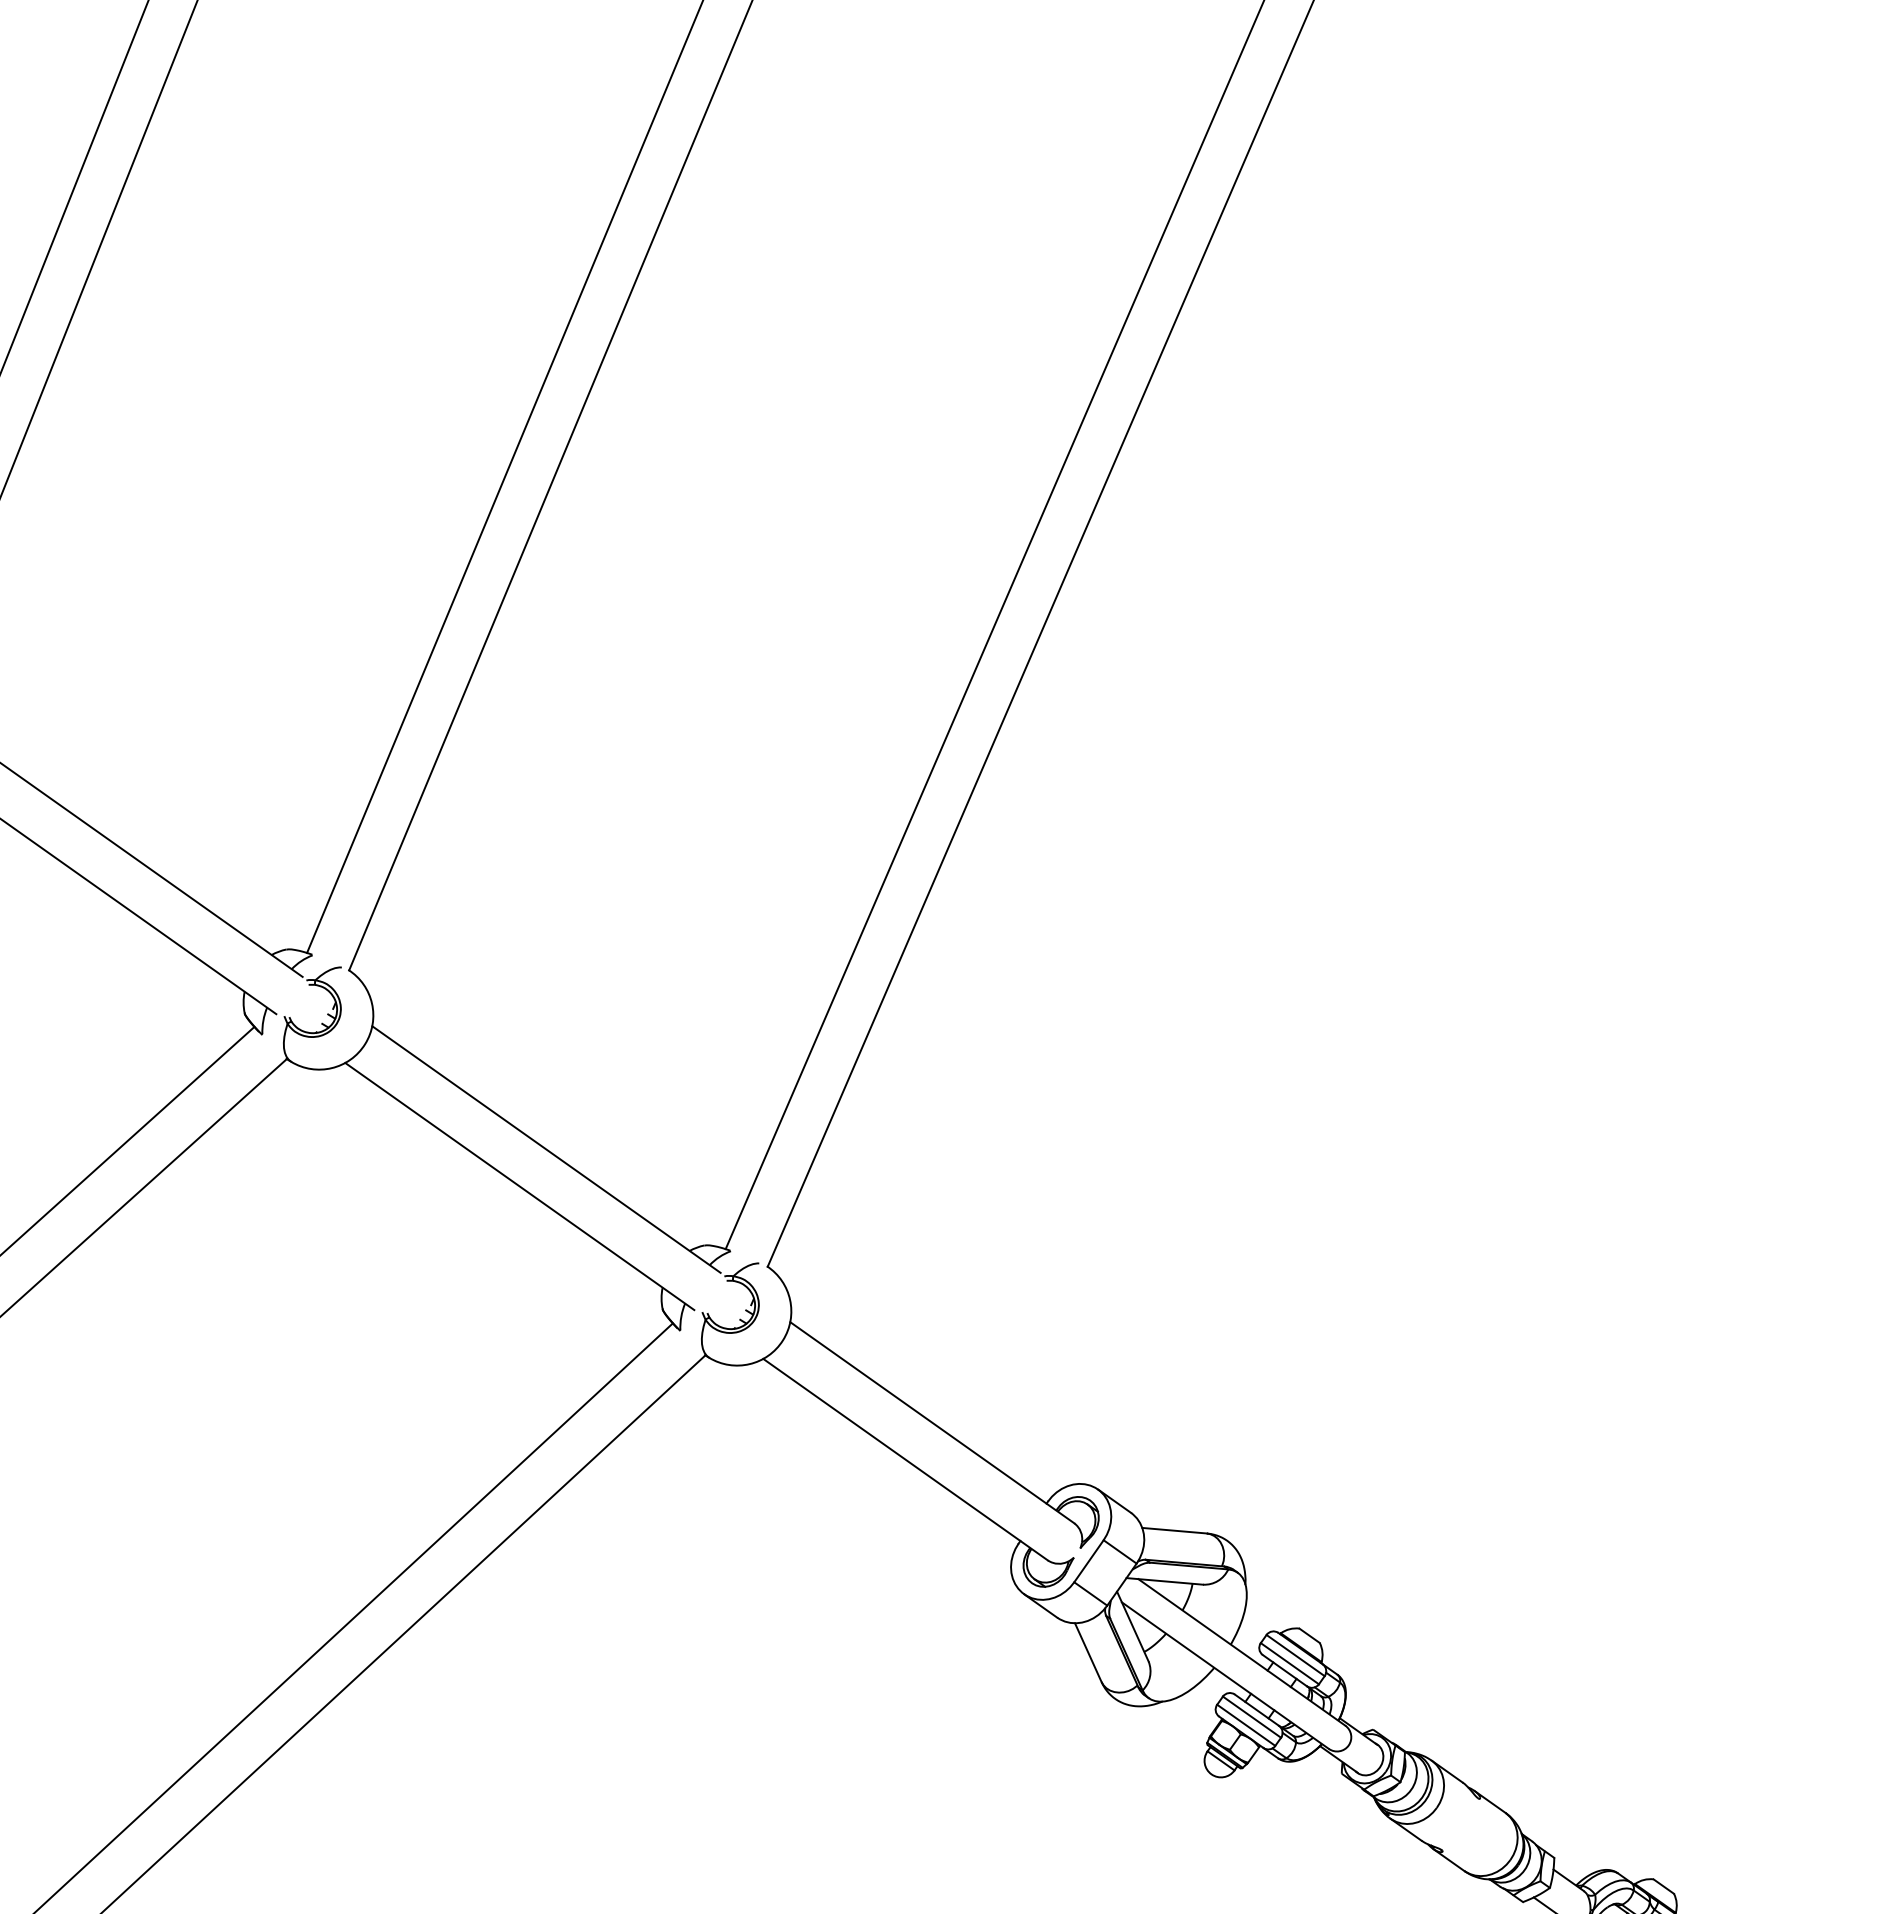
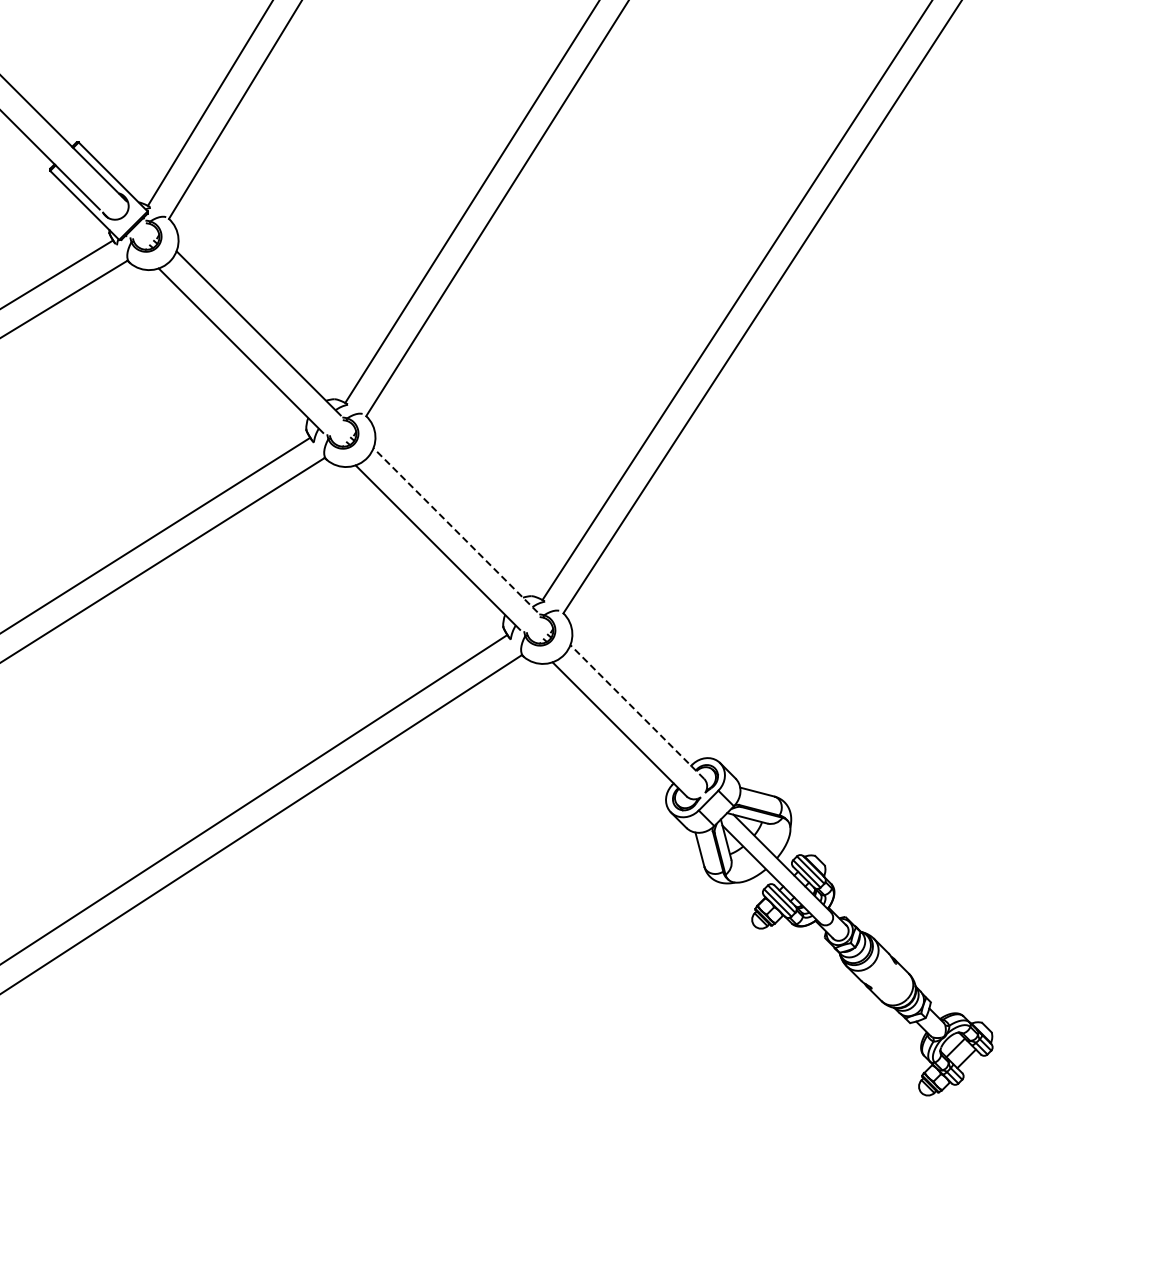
line: (546, 1148) -> (455, 529), solid -> dashed
line: (932, 1423) -> (637, 712), solid -> dashed

